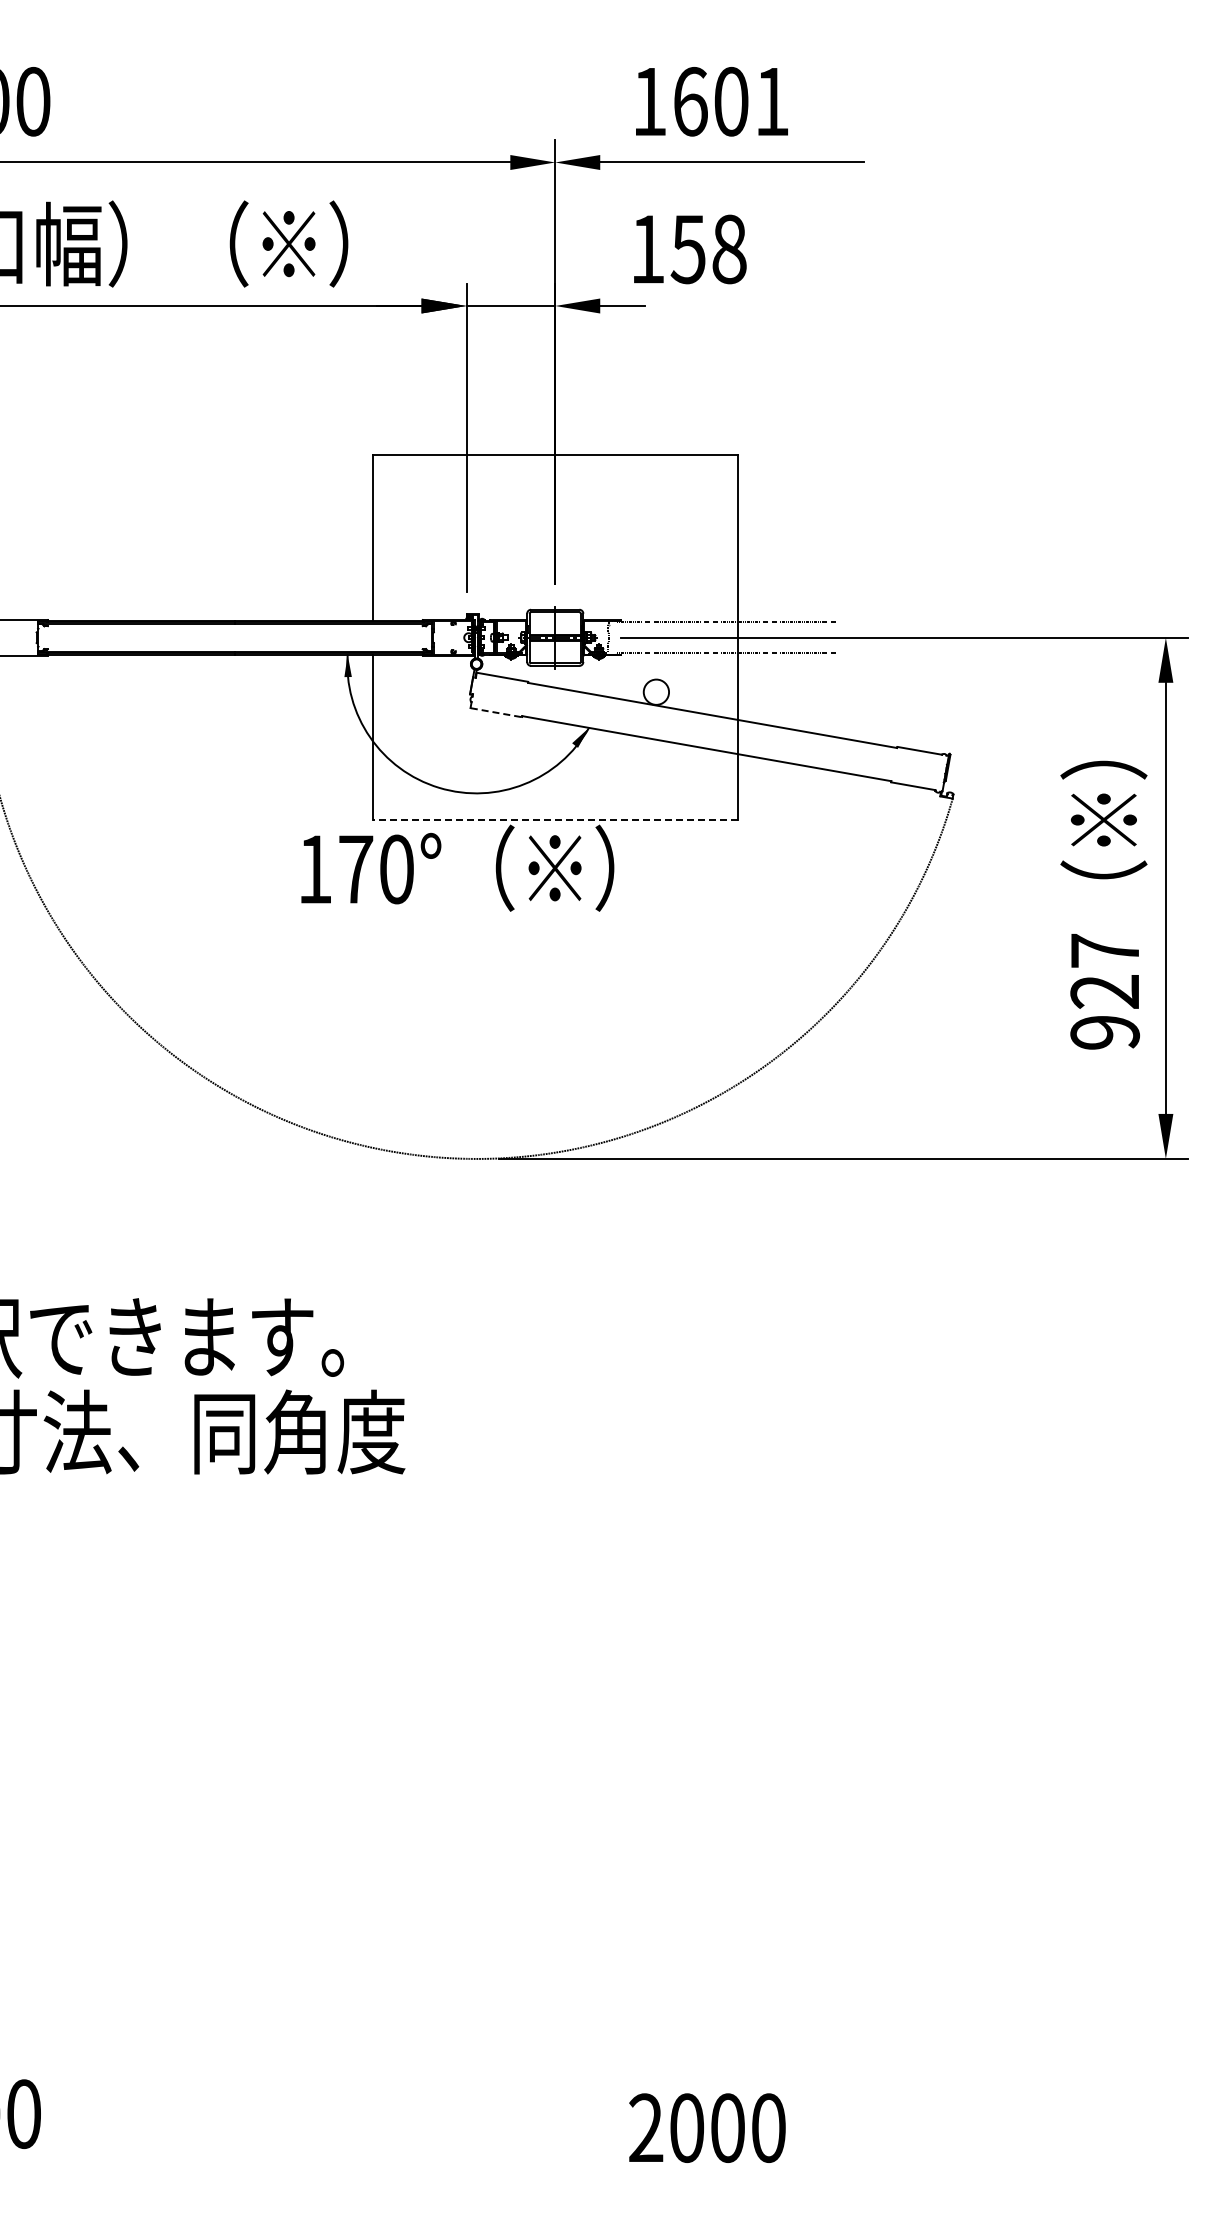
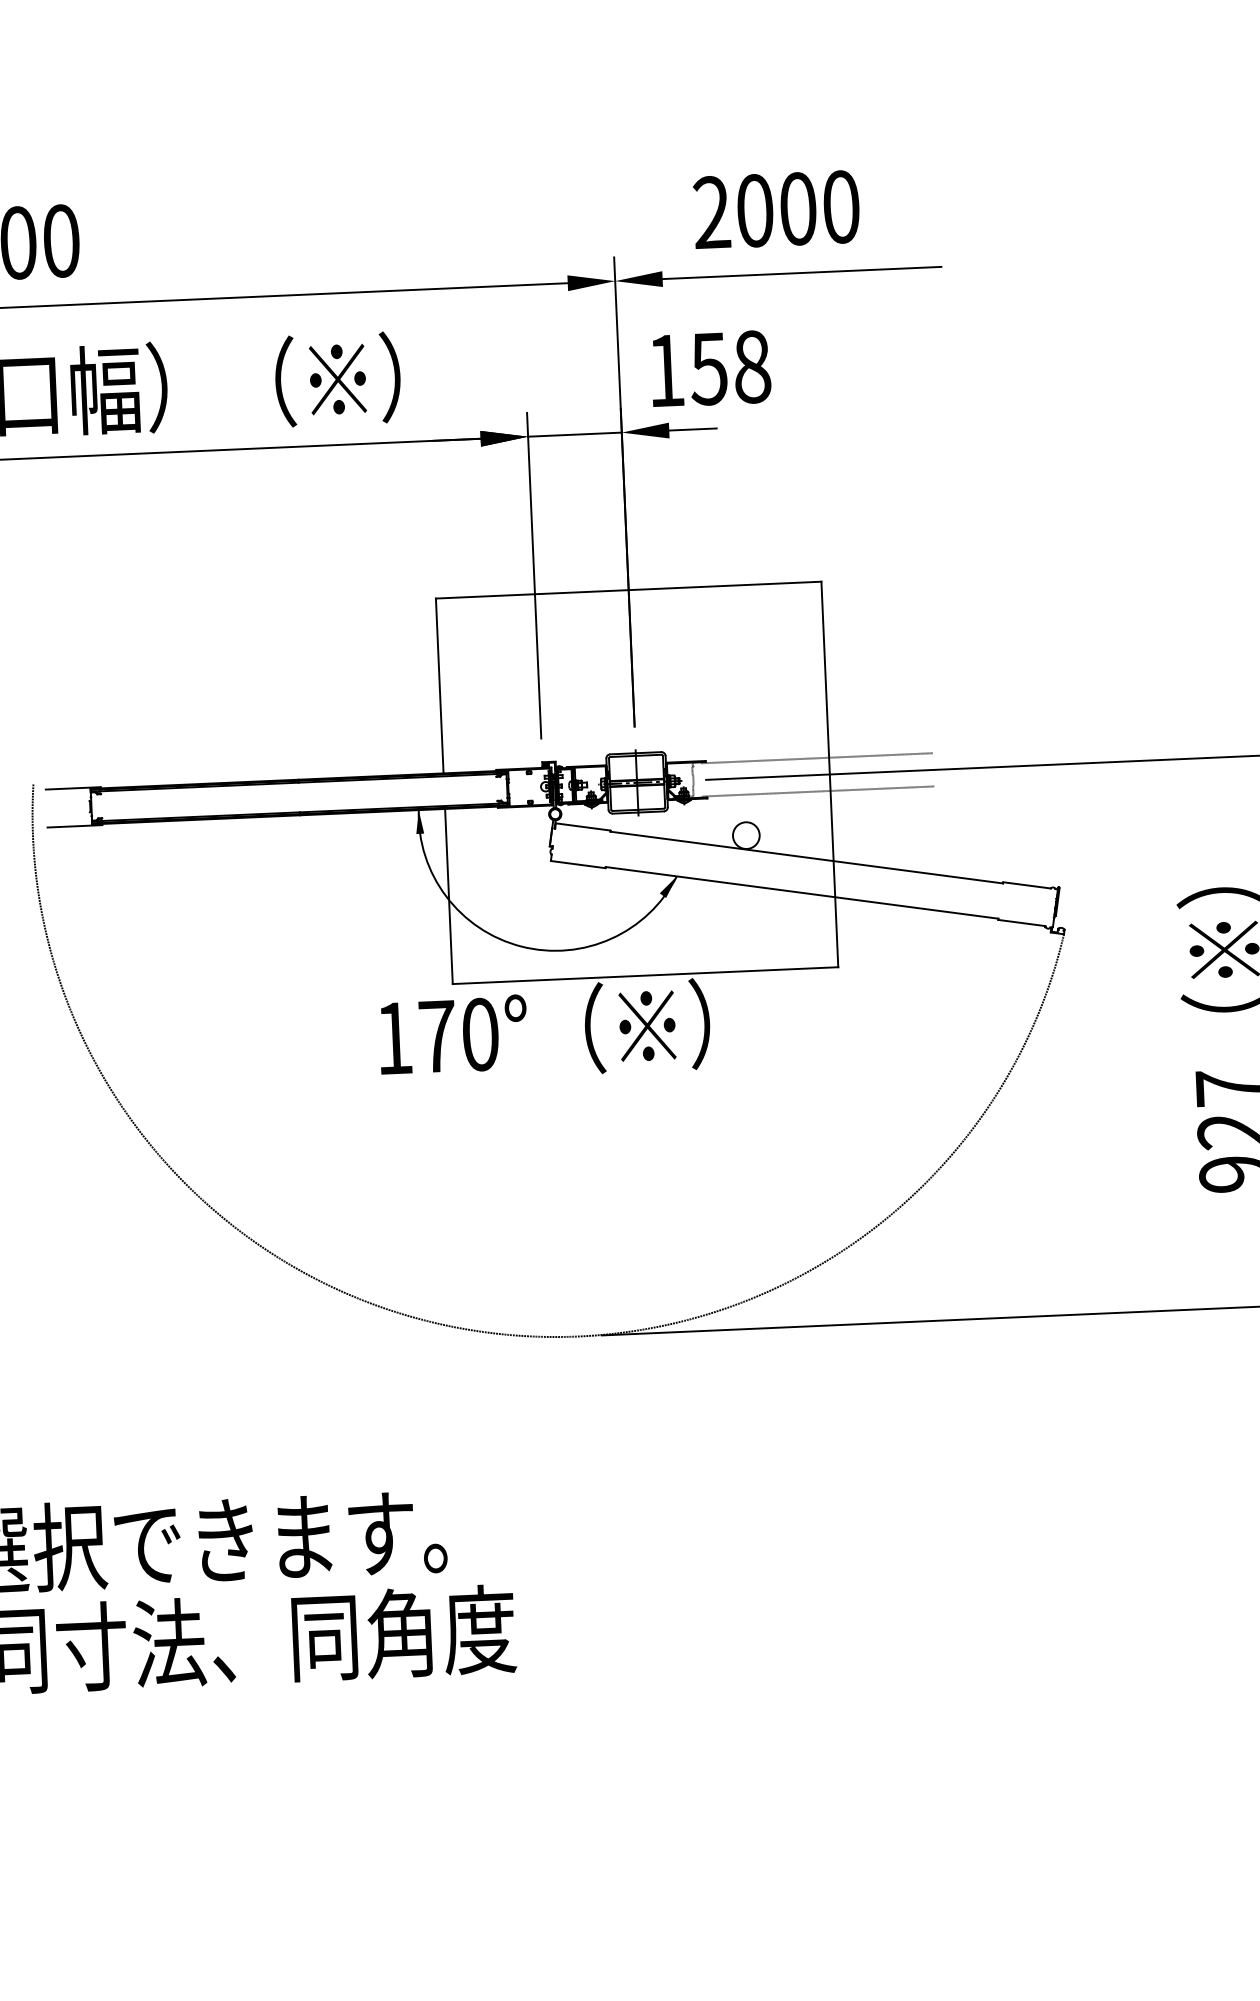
text: (710, 101) -> (776, 209), 1601 -> 2000
text: (690, 249) -> (711, 368), moved
line: (496, 712) -> (578, 864), dashed -> solid
line: (555, 820) -> (645, 975), dashed -> solid

